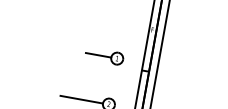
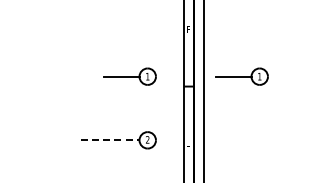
part: (184, 70) -> (241, 76), added
line: (82, 99) -> (110, 140), solid -> dashed

